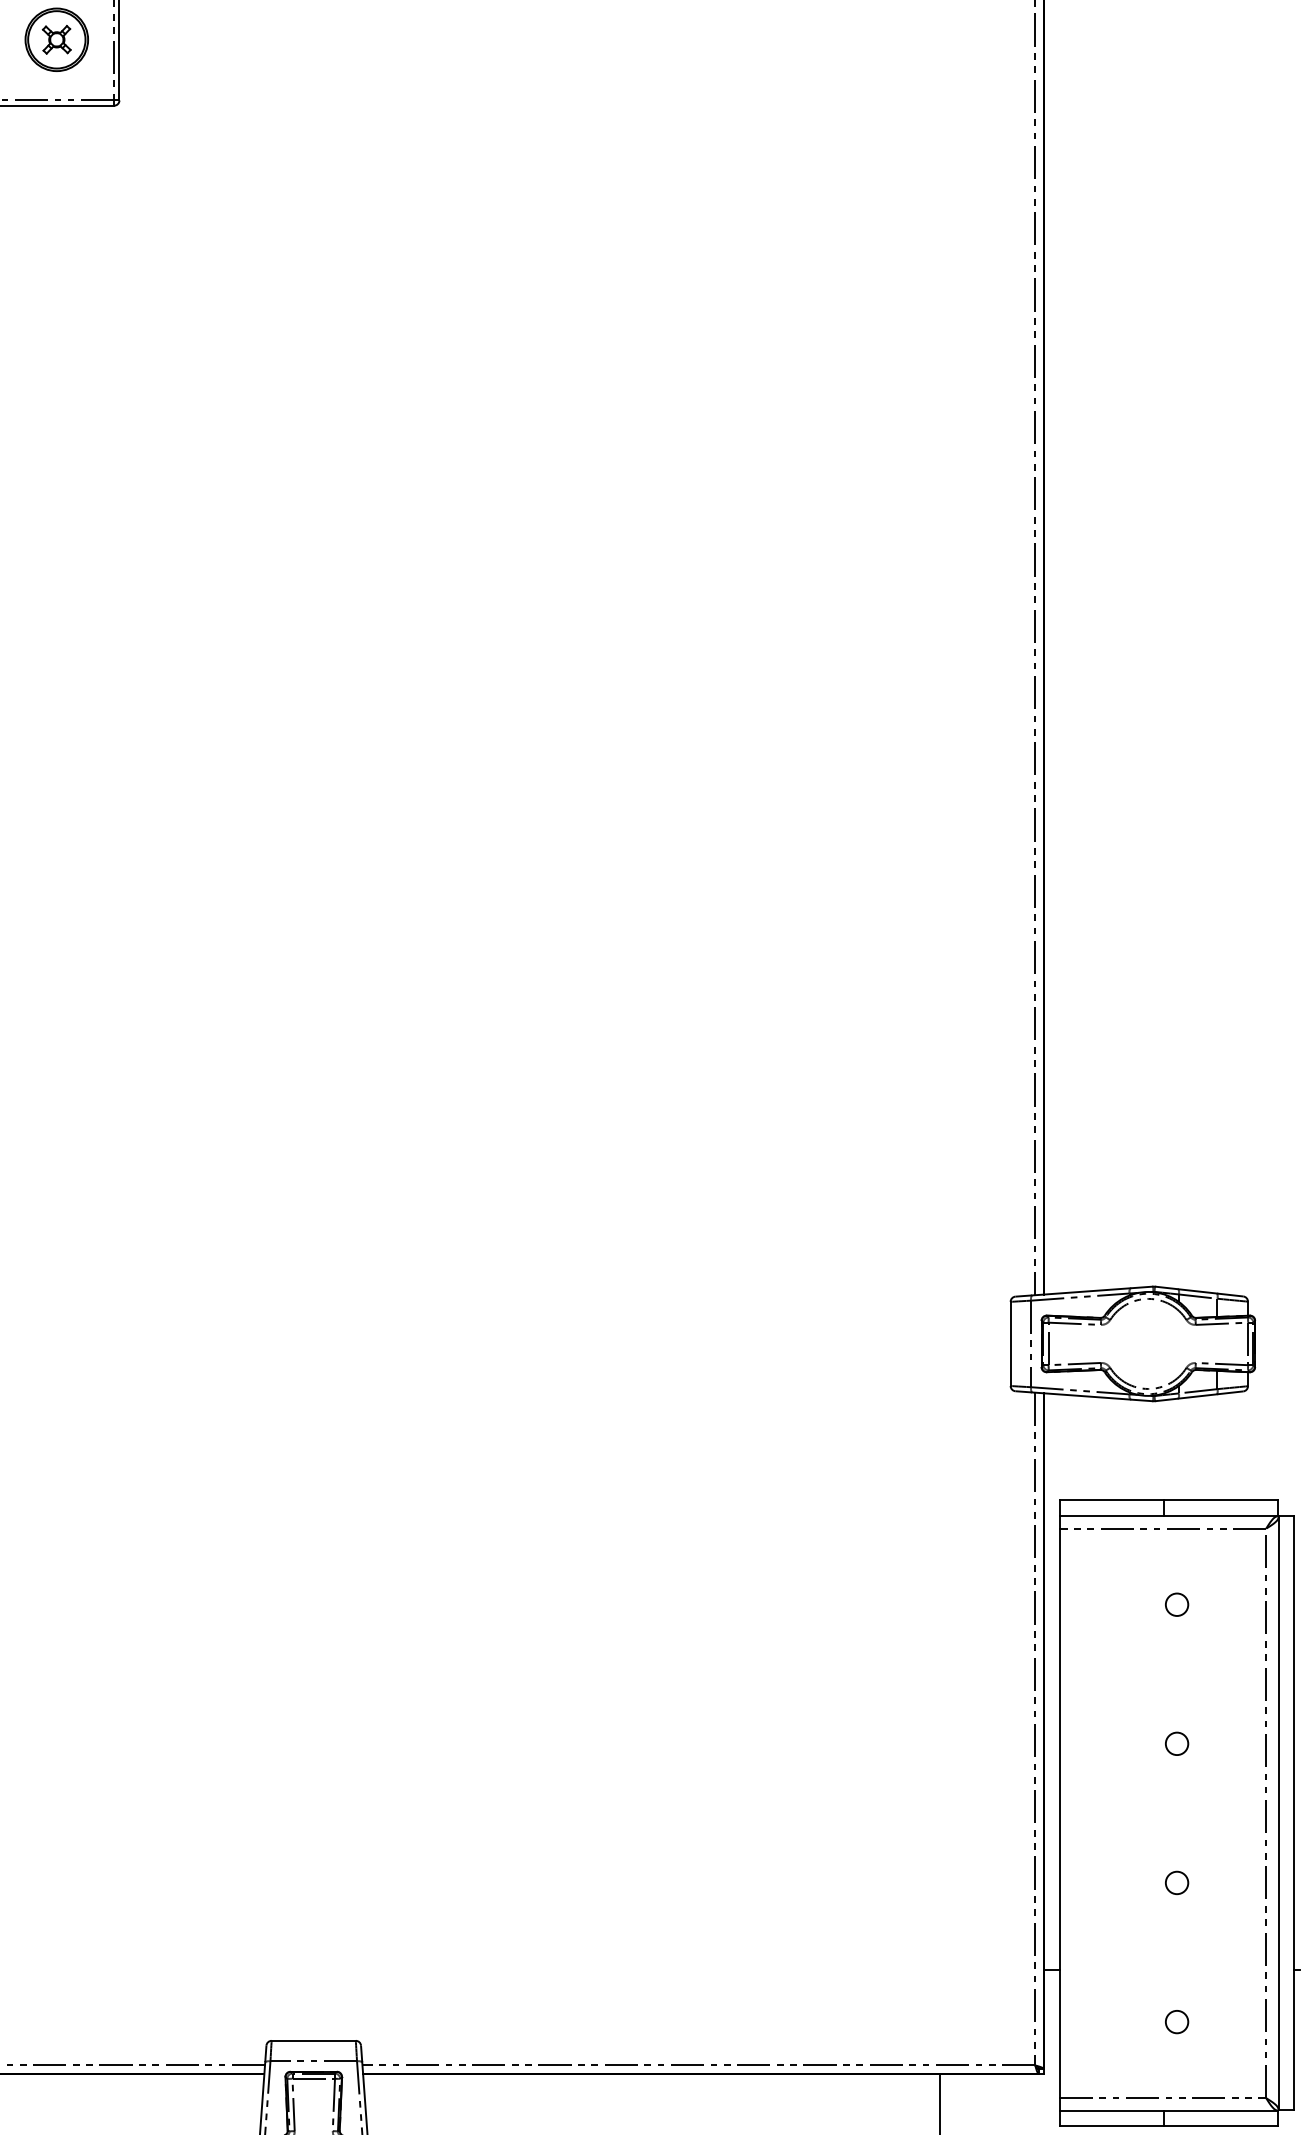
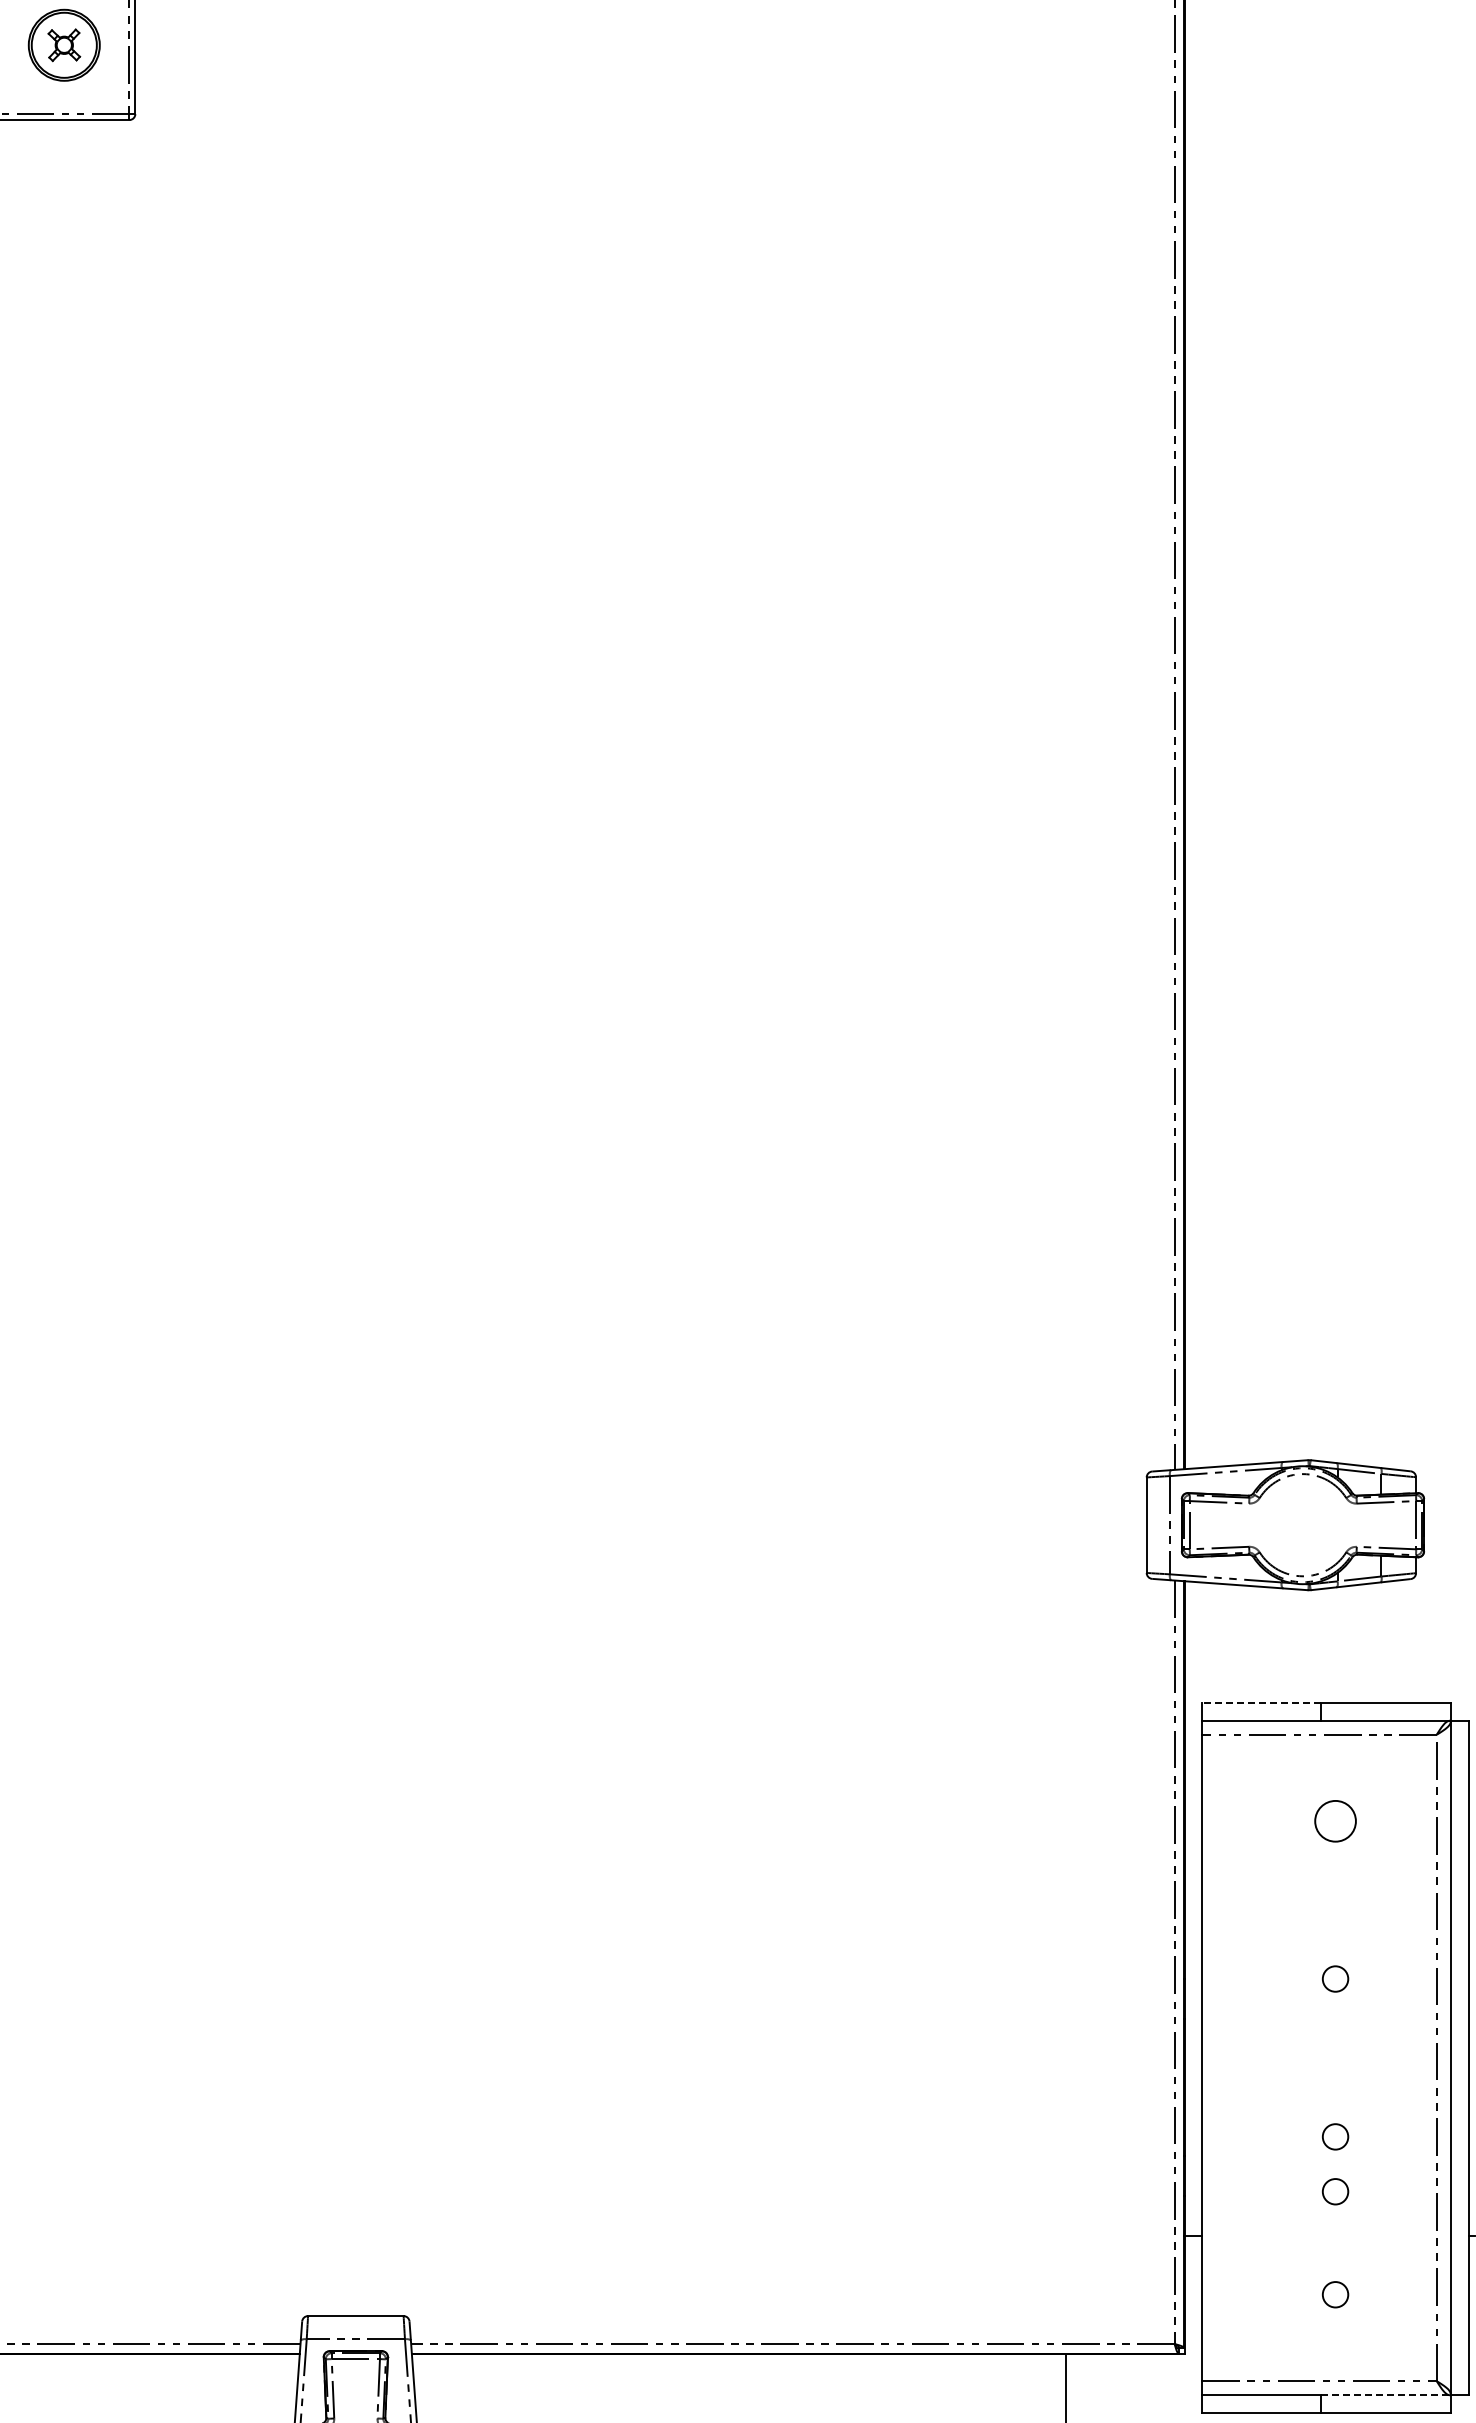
line: (1111, 1500) -> (1261, 1702), solid -> dashed
circle: (1177, 1604) -> (1335, 1820), size x1.6
circle: (1177, 1931) -> (1335, 2191), added
line: (1221, 2110) -> (1385, 2395), solid -> dashed

